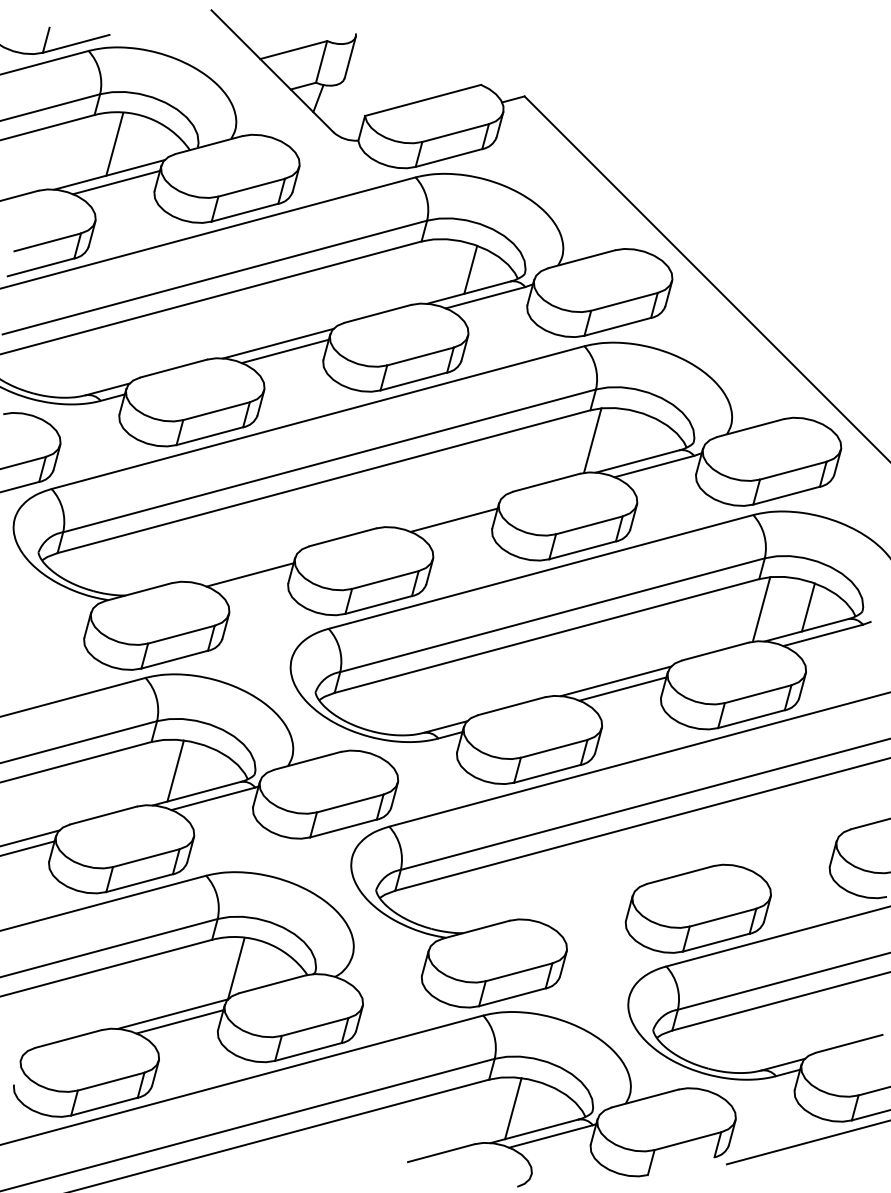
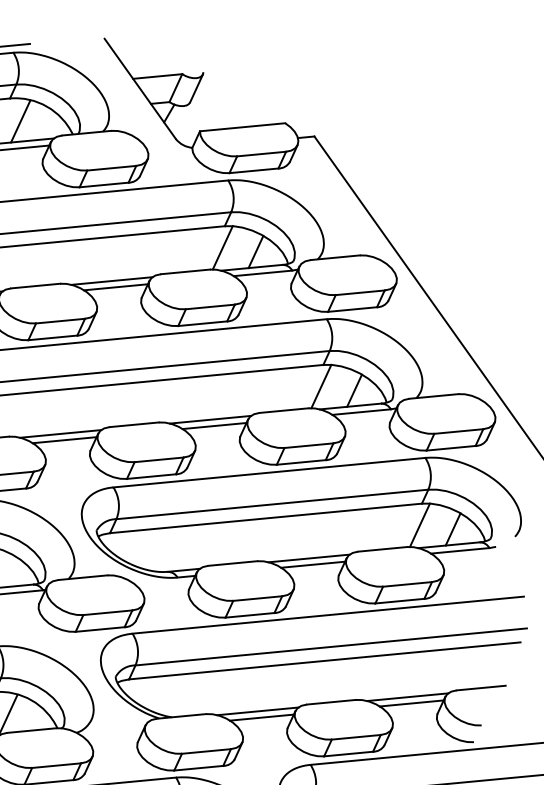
line: (423, 271) -> (222, 247), added
line: (639, 438) -> (354, 390), added
line: (447, 512) -> (210, 419), added
line: (243, 566) -> (61, 433), added
line: (784, 849) -> (407, 696), added
line: (791, 857) -> (411, 703), added
line: (580, 904) -> (257, 711), added
line: (587, 912) -> (261, 717), added

